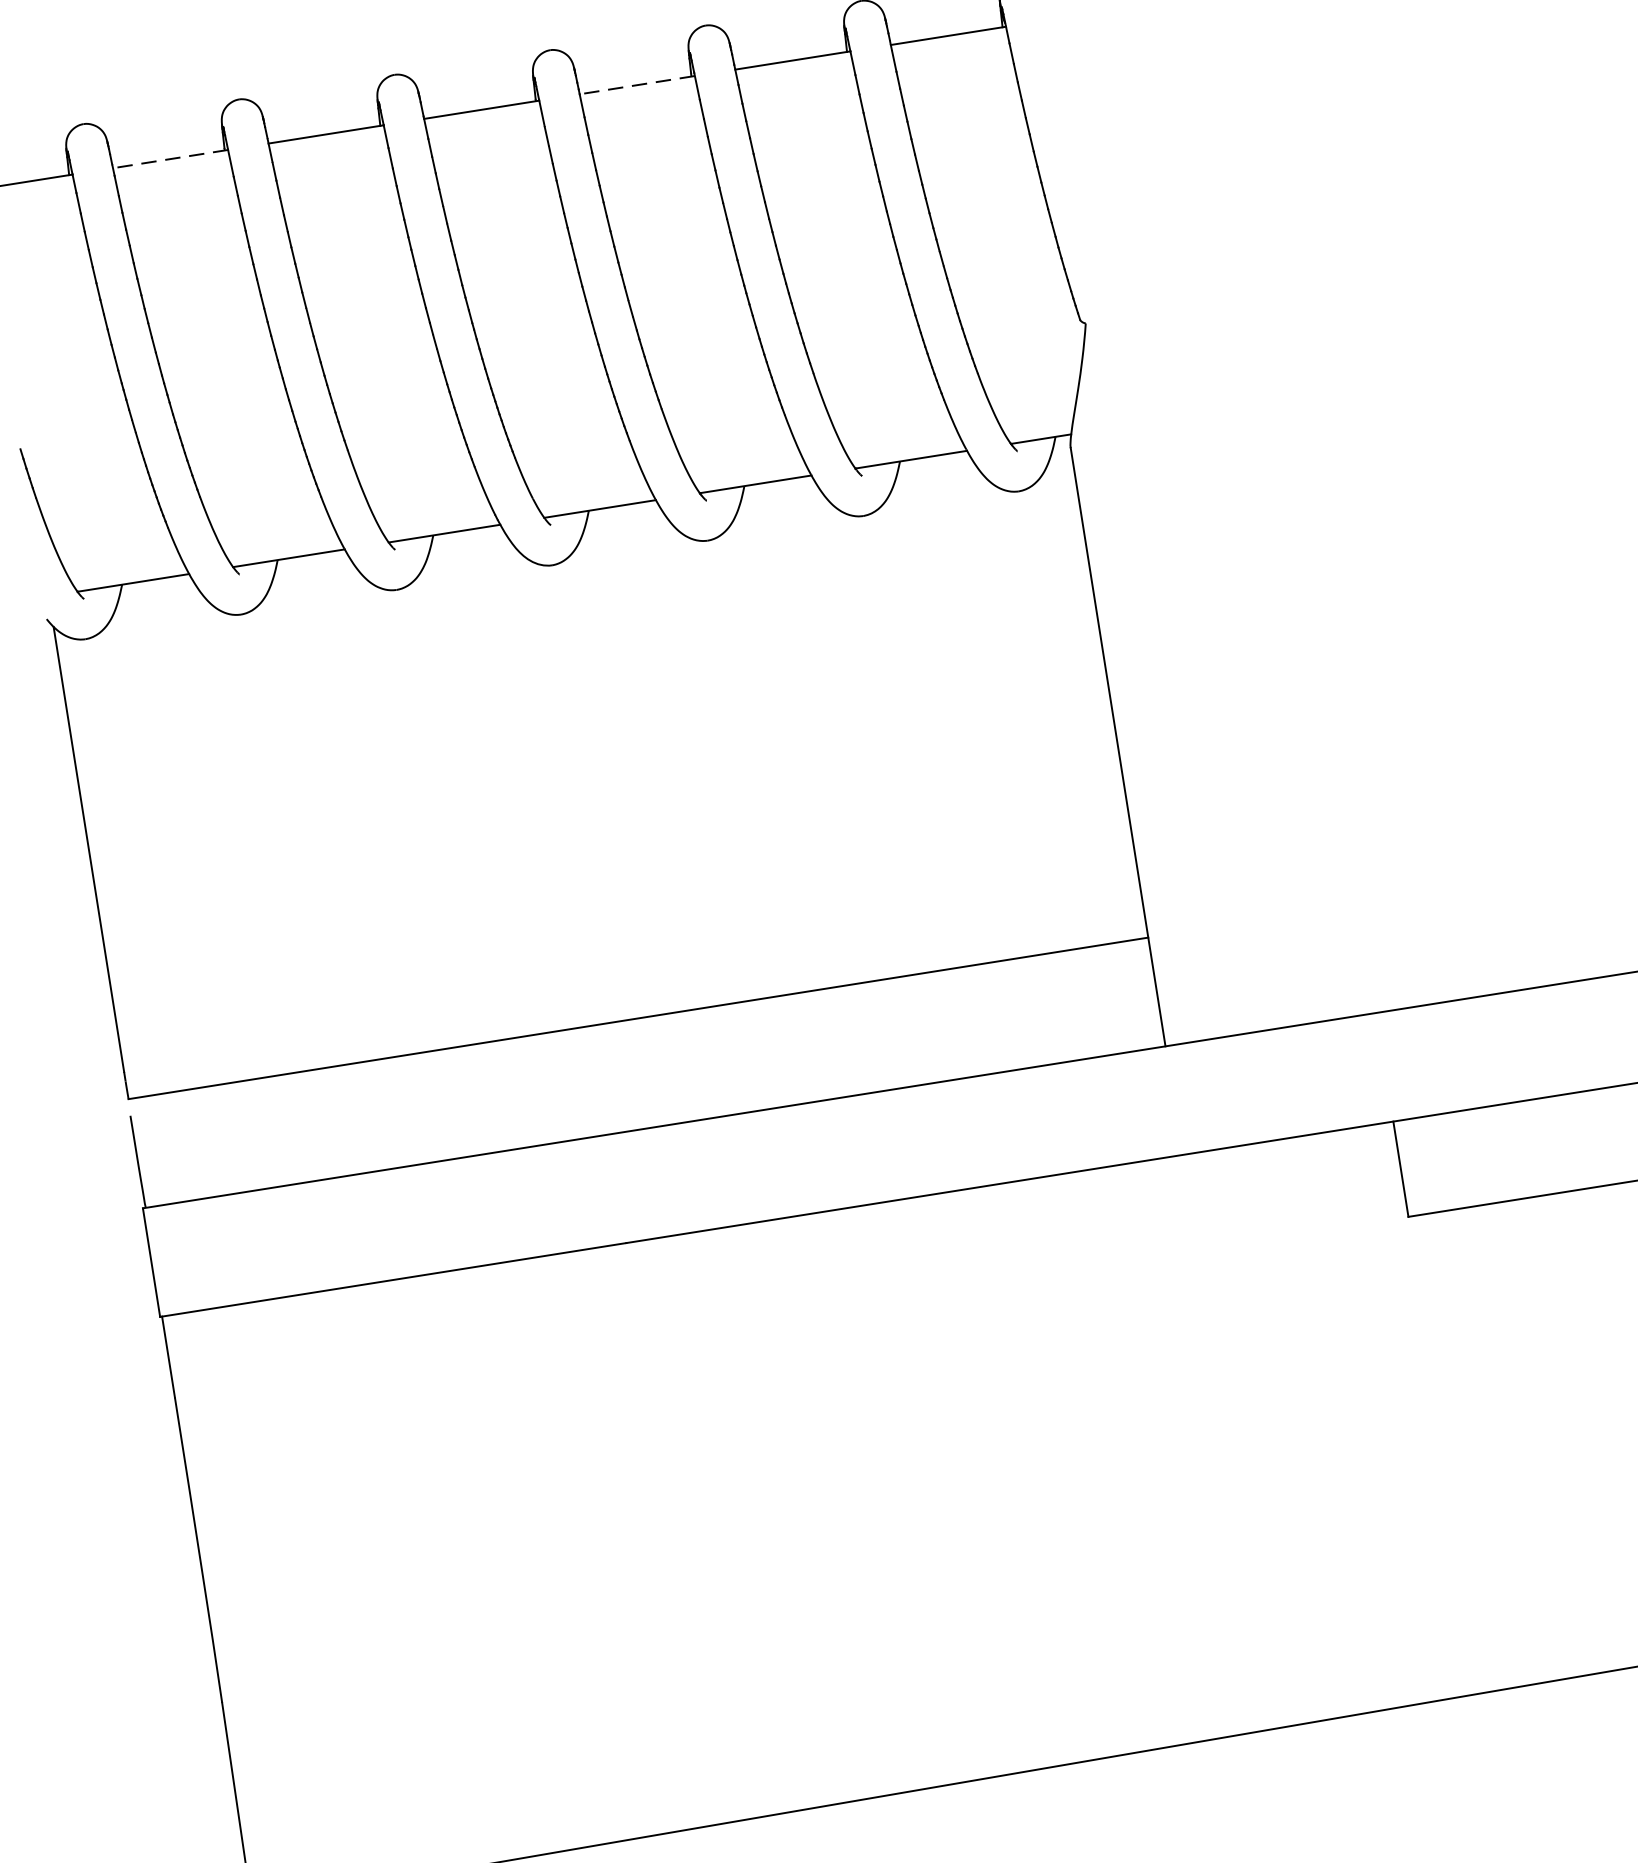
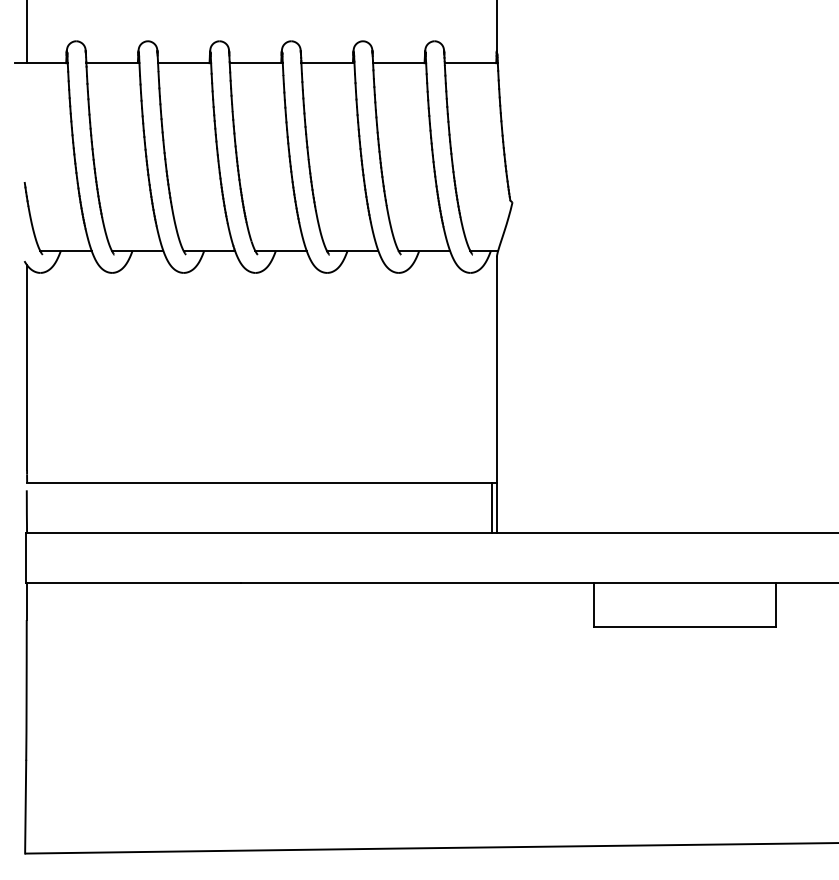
line: (636, 85) -> (327, 63), dashed -> solid
line: (169, 159) -> (112, 63), dashed -> solid
line: (1147, 992) -> (492, 507), added

